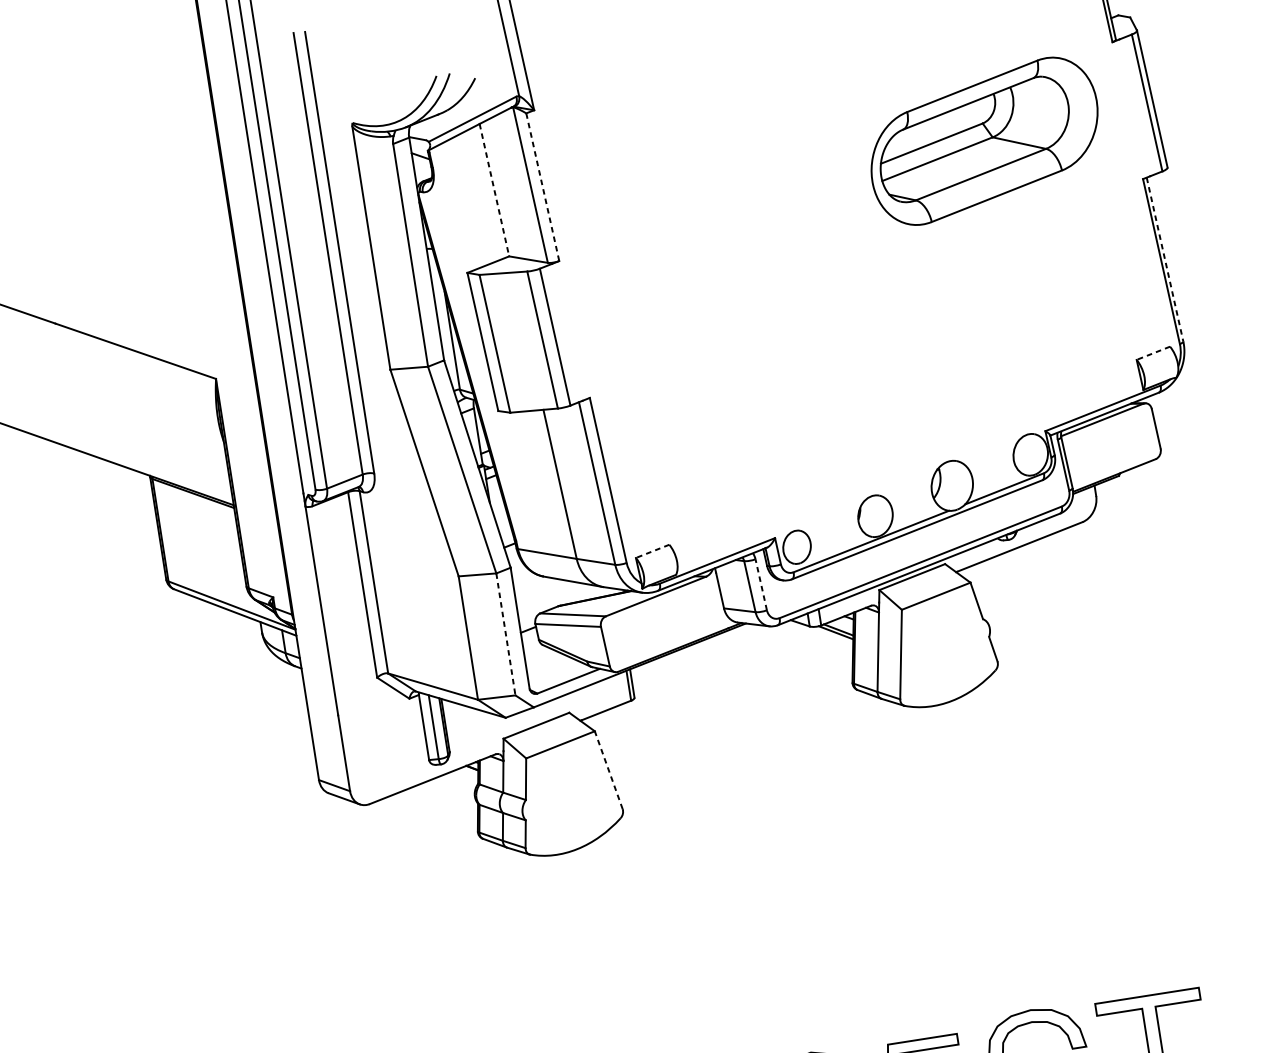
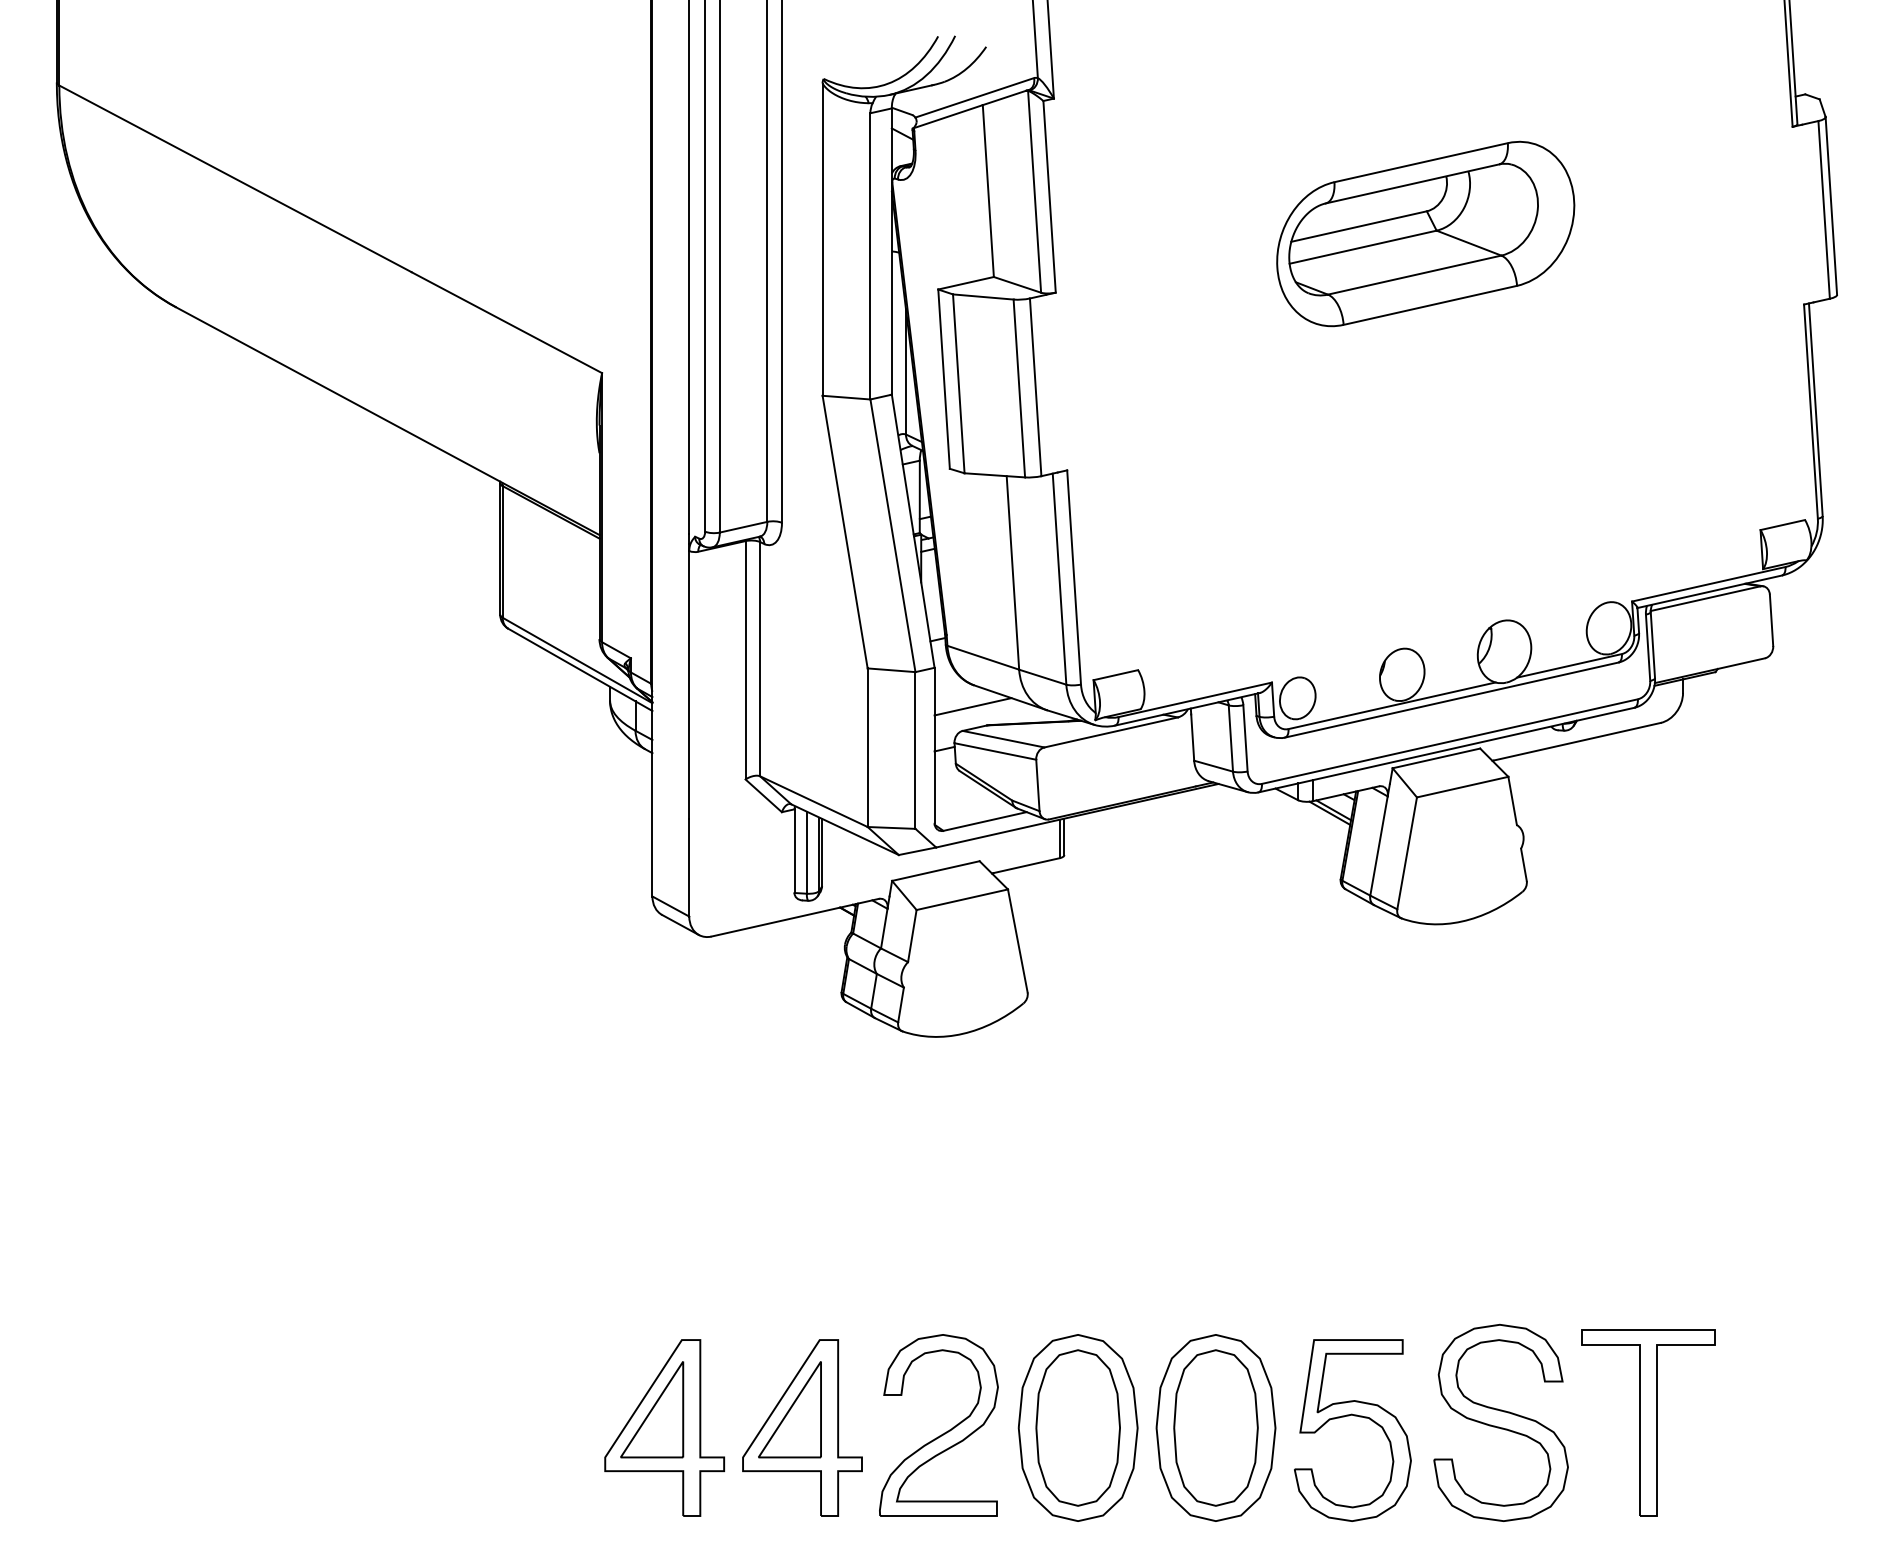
part: (984, 140) -> (1425, 233), moved
line: (542, 187) -> (1049, 197), dashed -> solid
line: (494, 190) -> (988, 191), dashed -> solid
line: (1164, 259) -> (1815, 409), dashed -> solid
line: (1153, 353) -> (1782, 525), dashed -> solid
line: (652, 551) -> (1115, 675), dashed -> solid
line: (761, 584) -> (1245, 737), dashed -> solid
line: (544, 593) -> (972, 706), added
line: (506, 635) -> (915, 751), dashed -> solid
line: (608, 769) -> (1017, 940), dashed -> solid

